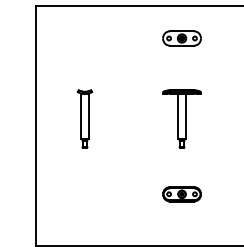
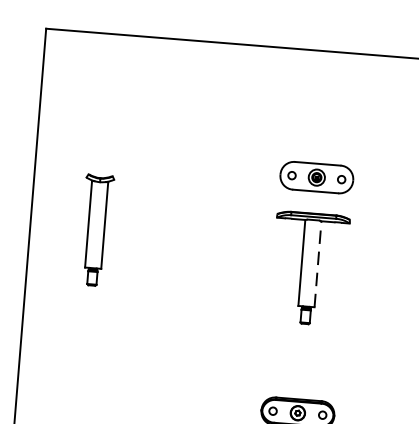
part: (181, 38) -> (315, 177), moved
line: (186, 115) -> (318, 262), solid -> dashed
part: (84, 118) -> (95, 229), moved

